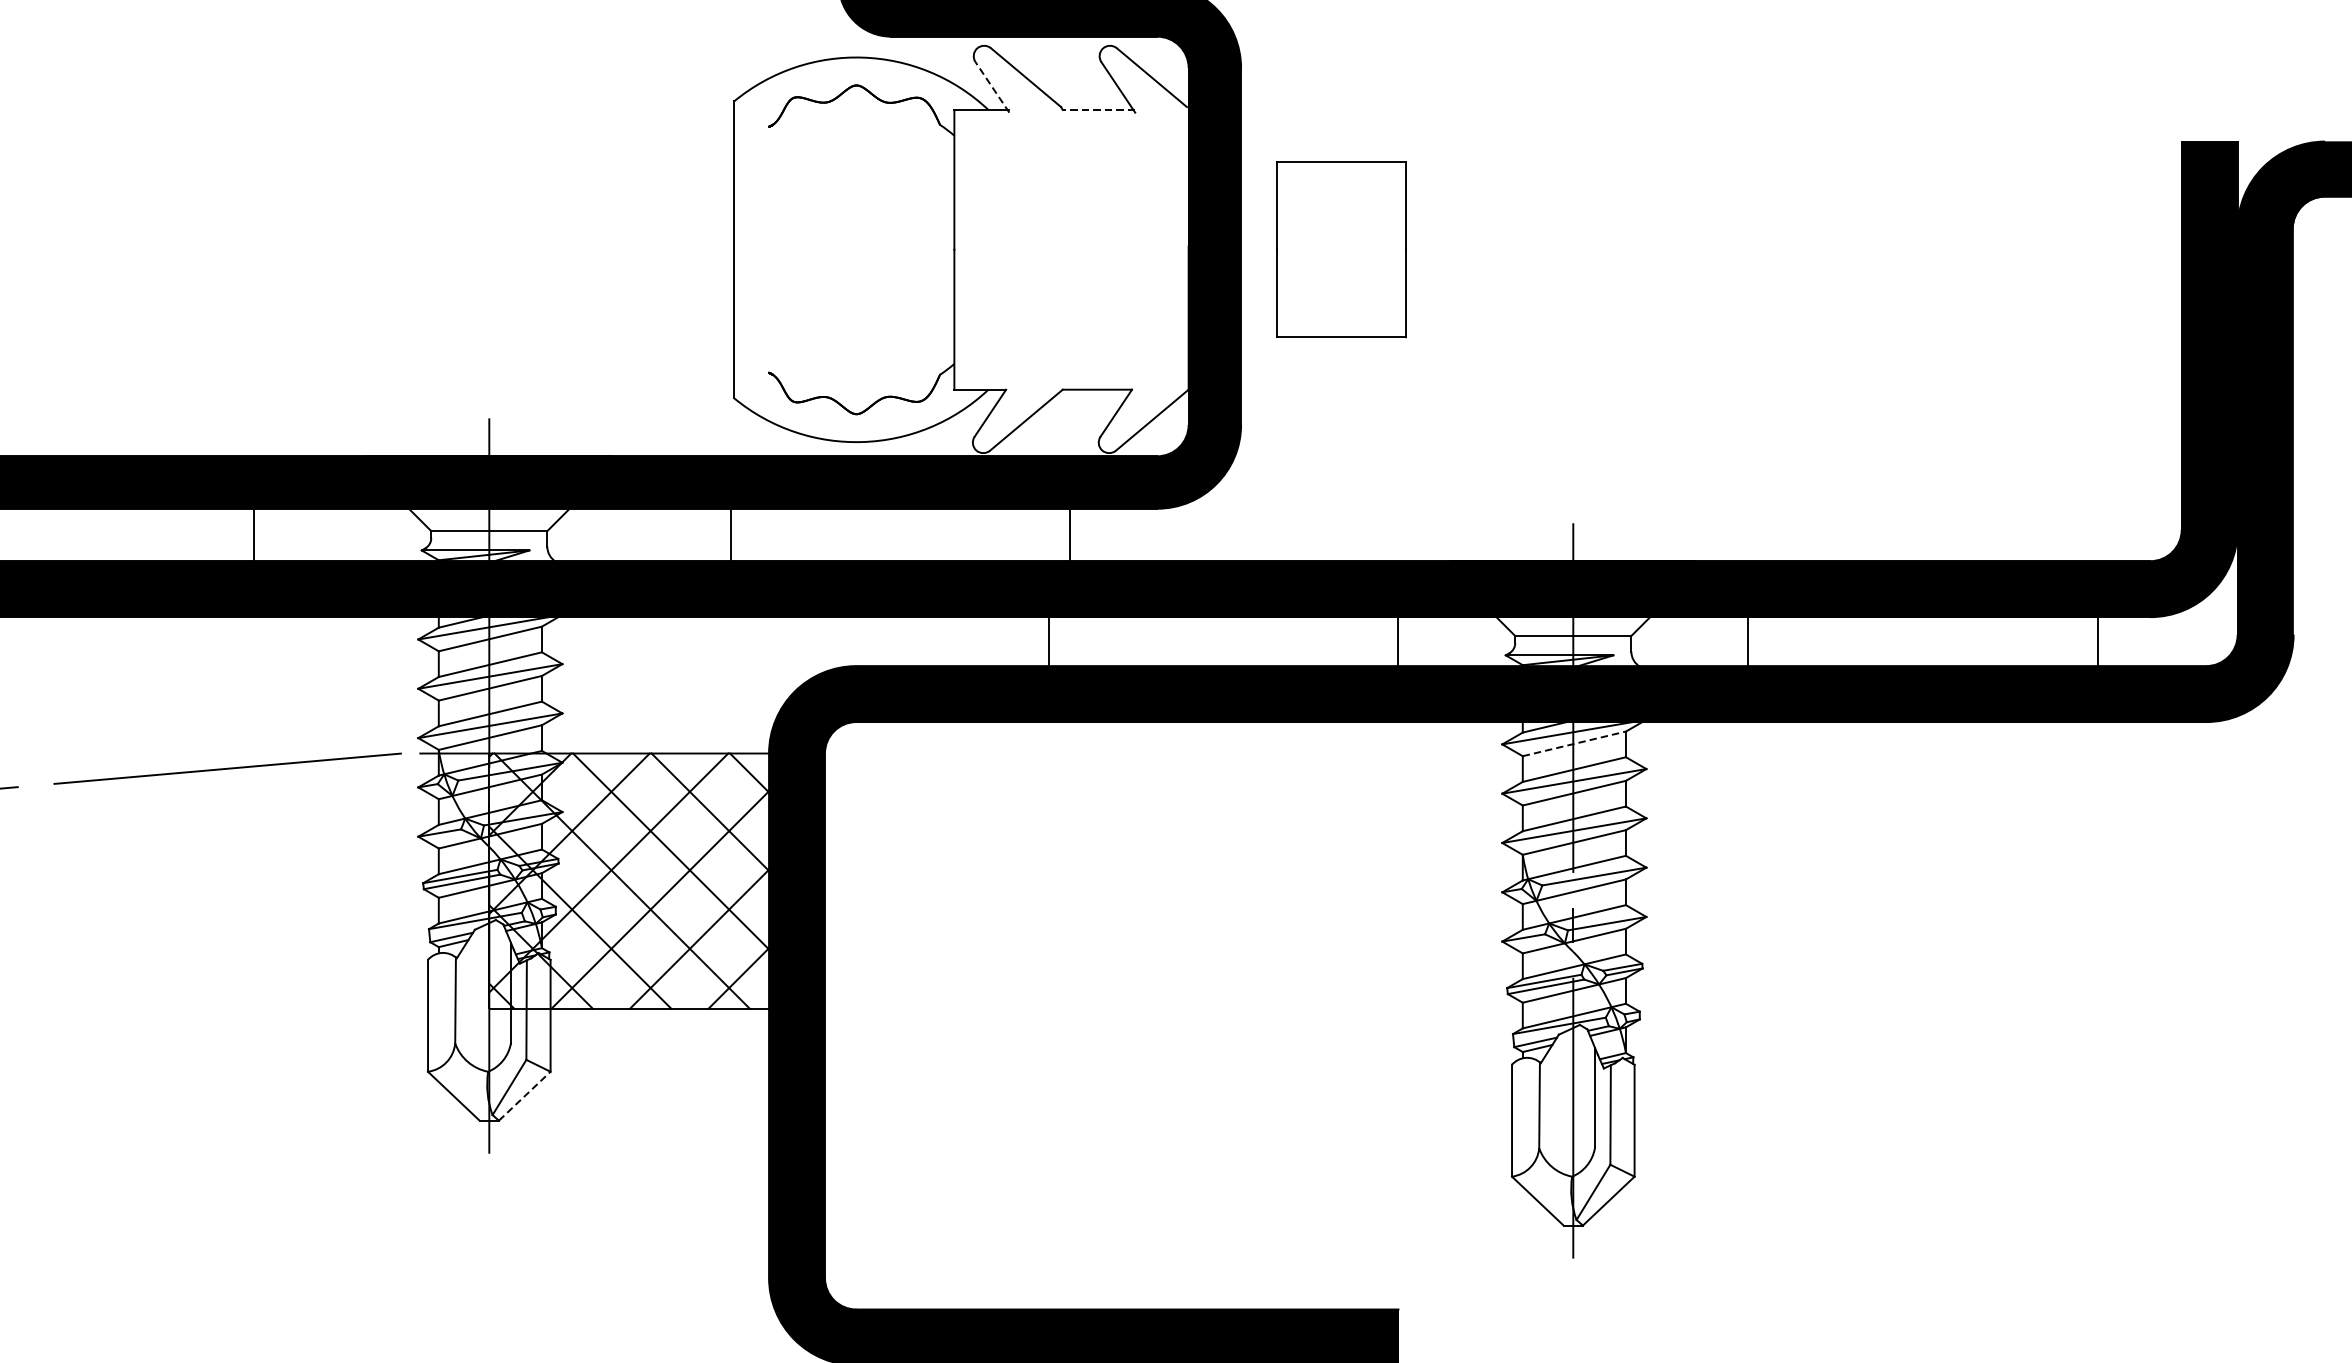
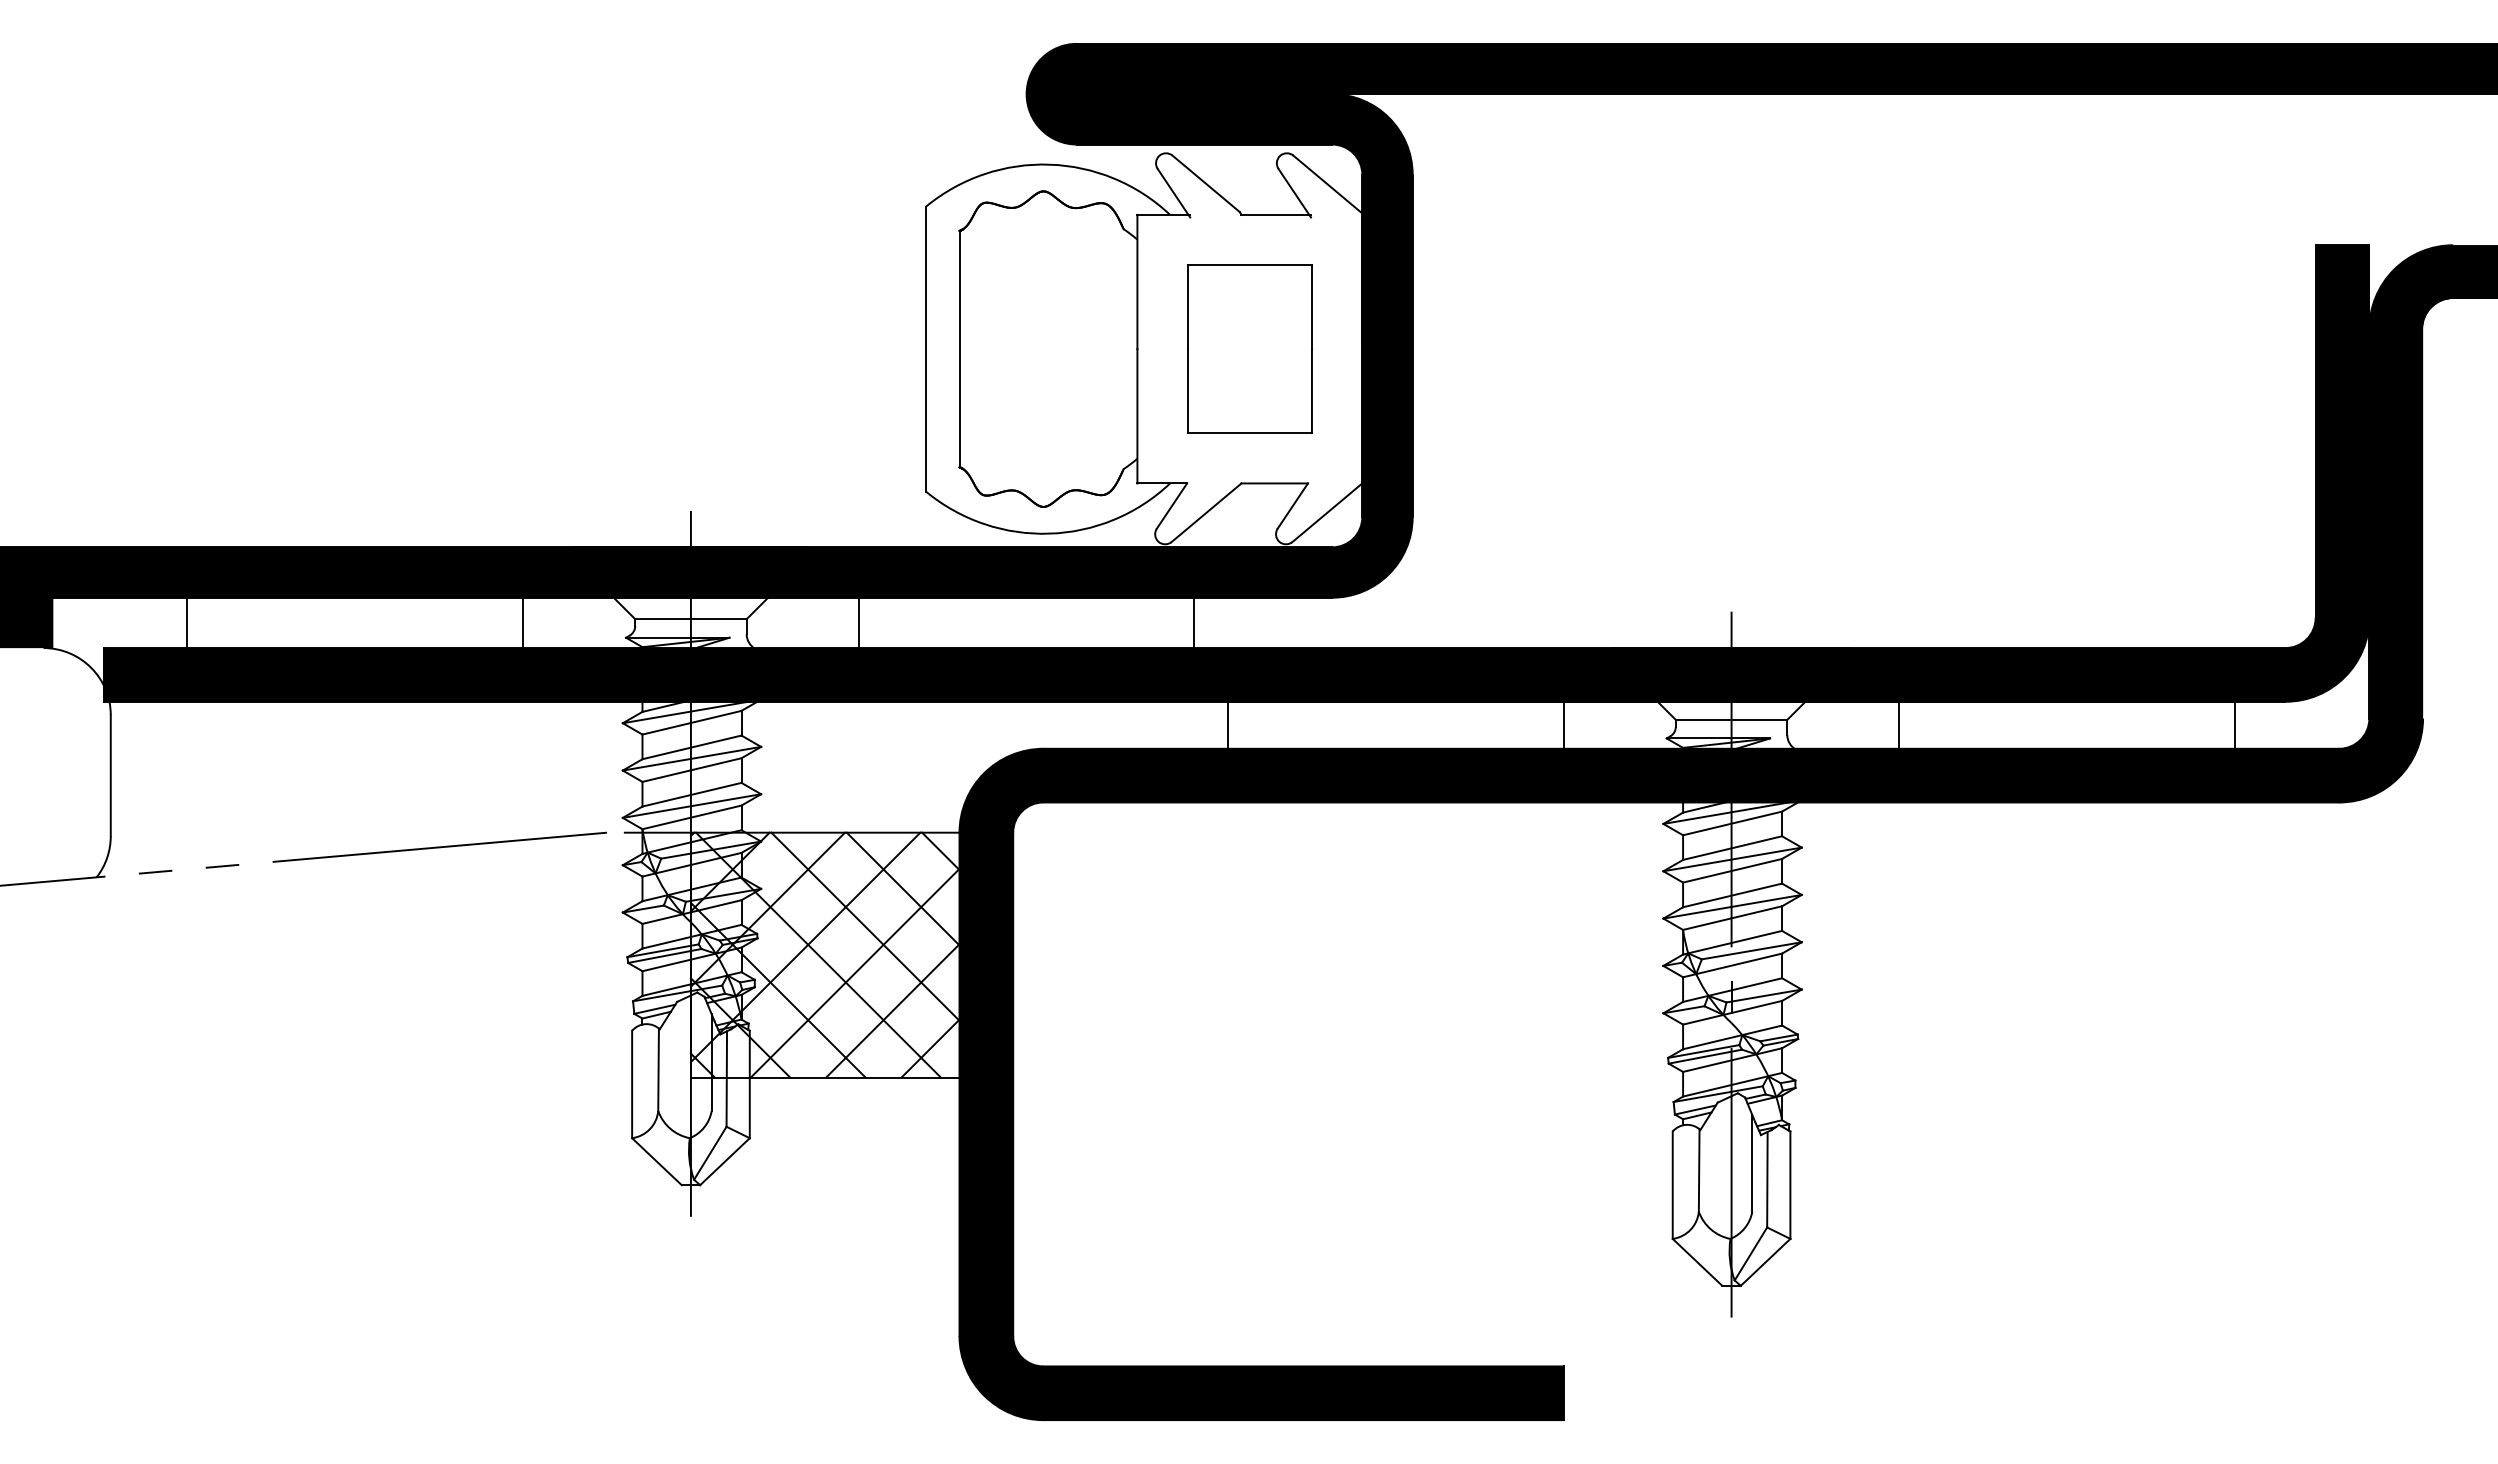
line: (991, 86) -> (1173, 192), dashed -> solid
line: (1099, 109) -> (1276, 214), dashed -> solid
part: (1340, 249) -> (1249, 348), moved
line: (769, 250) -> (959, 349), added
line: (254, 534) -> (523, 622), moved
line: (730, 534) -> (858, 622), moved
line: (1070, 534) -> (1194, 622), moved
line: (1574, 743) -> (1732, 823), dashed -> solid
line: (525, 1096) -> (725, 1161), dashed -> solid

